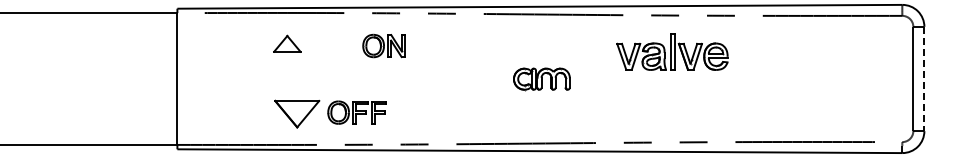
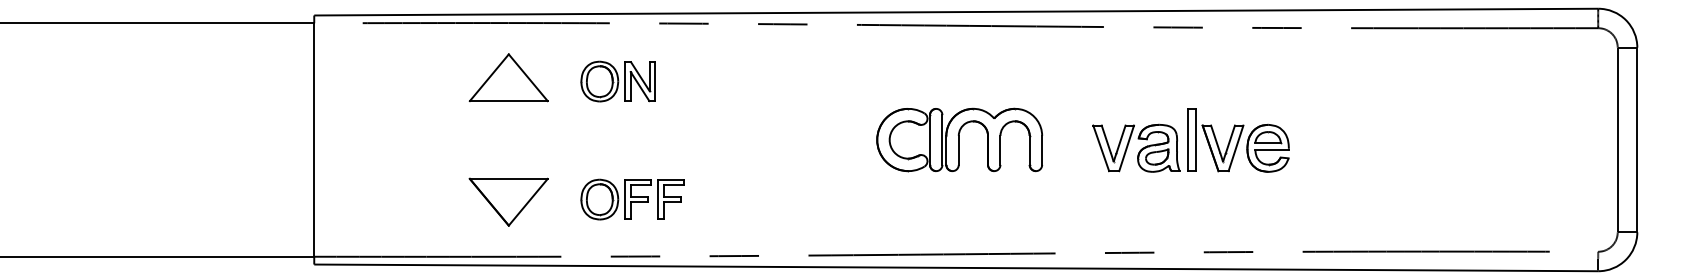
part: (287, 43) -> (509, 77), size x1.67
part: (383, 45) -> (617, 80), moved
part: (672, 51) -> (1191, 139), moved
part: (541, 79) -> (959, 140), size x1.67
line: (924, 79) -> (1637, 140), dashed -> solid
part: (297, 113) -> (509, 201), moved

